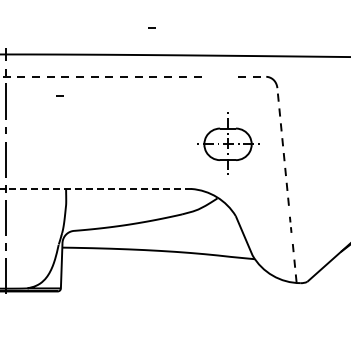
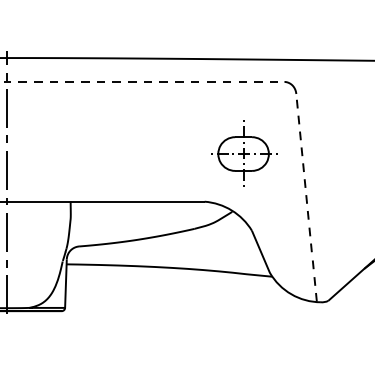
line: (151, 27) -> (161, 29), removed
line: (216, 76) -> (231, 81), added
line: (59, 95) -> (63, 101), removed
line: (98, 188) -> (105, 201), dashed -> solid
part: (290, 224) -> (310, 239), size x1.43

